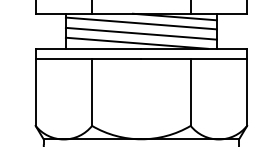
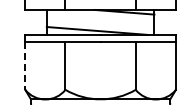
line: (141, 22) -> (100, 16), removed
line: (141, 32) -> (100, 23), removed
line: (35, 91) -> (25, 65), solid -> dashed

